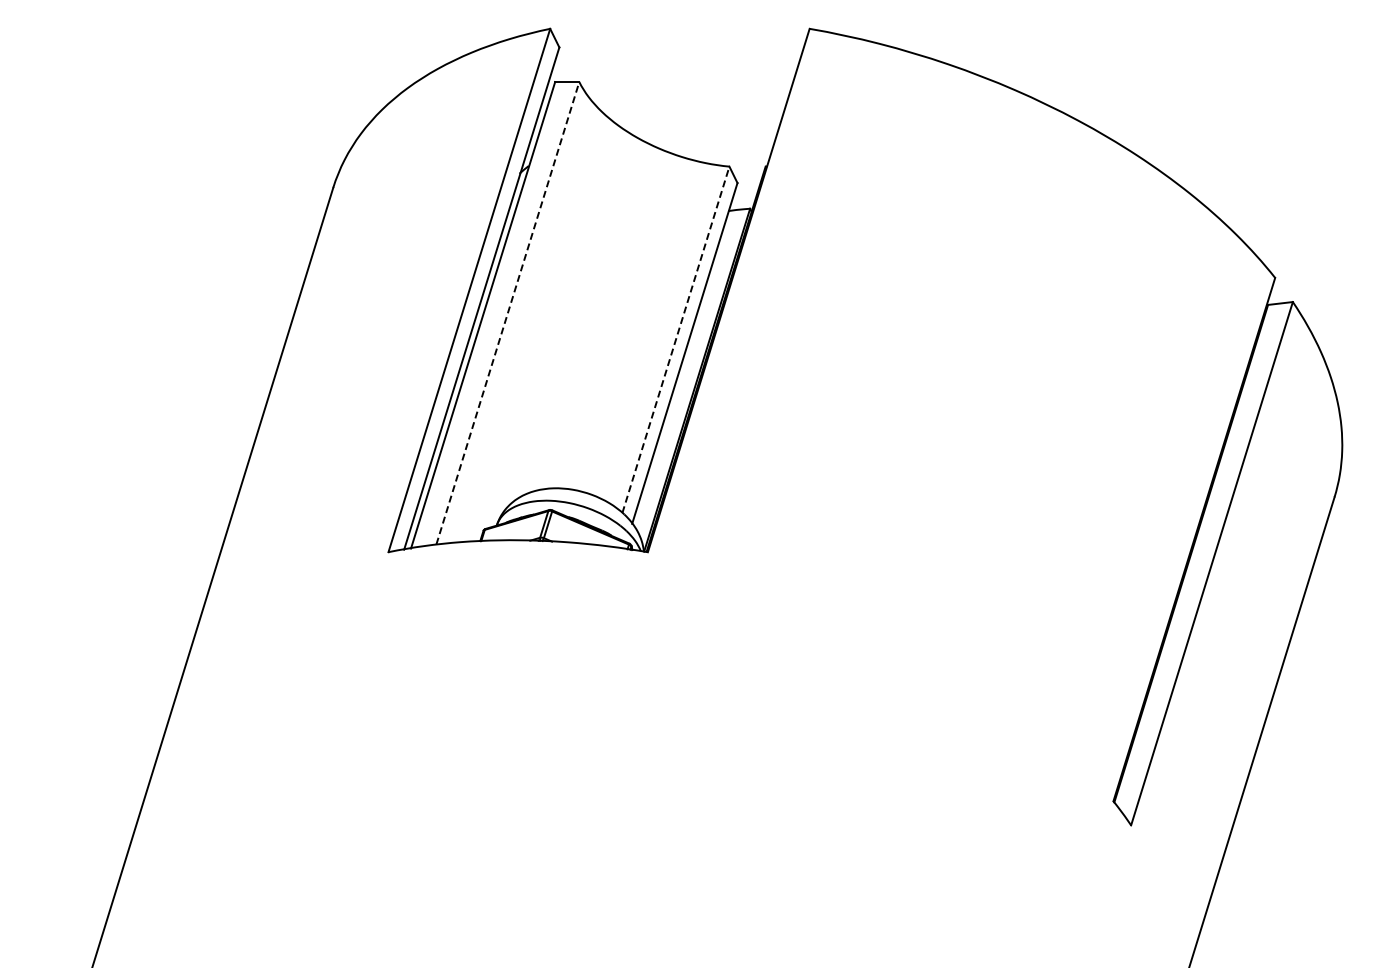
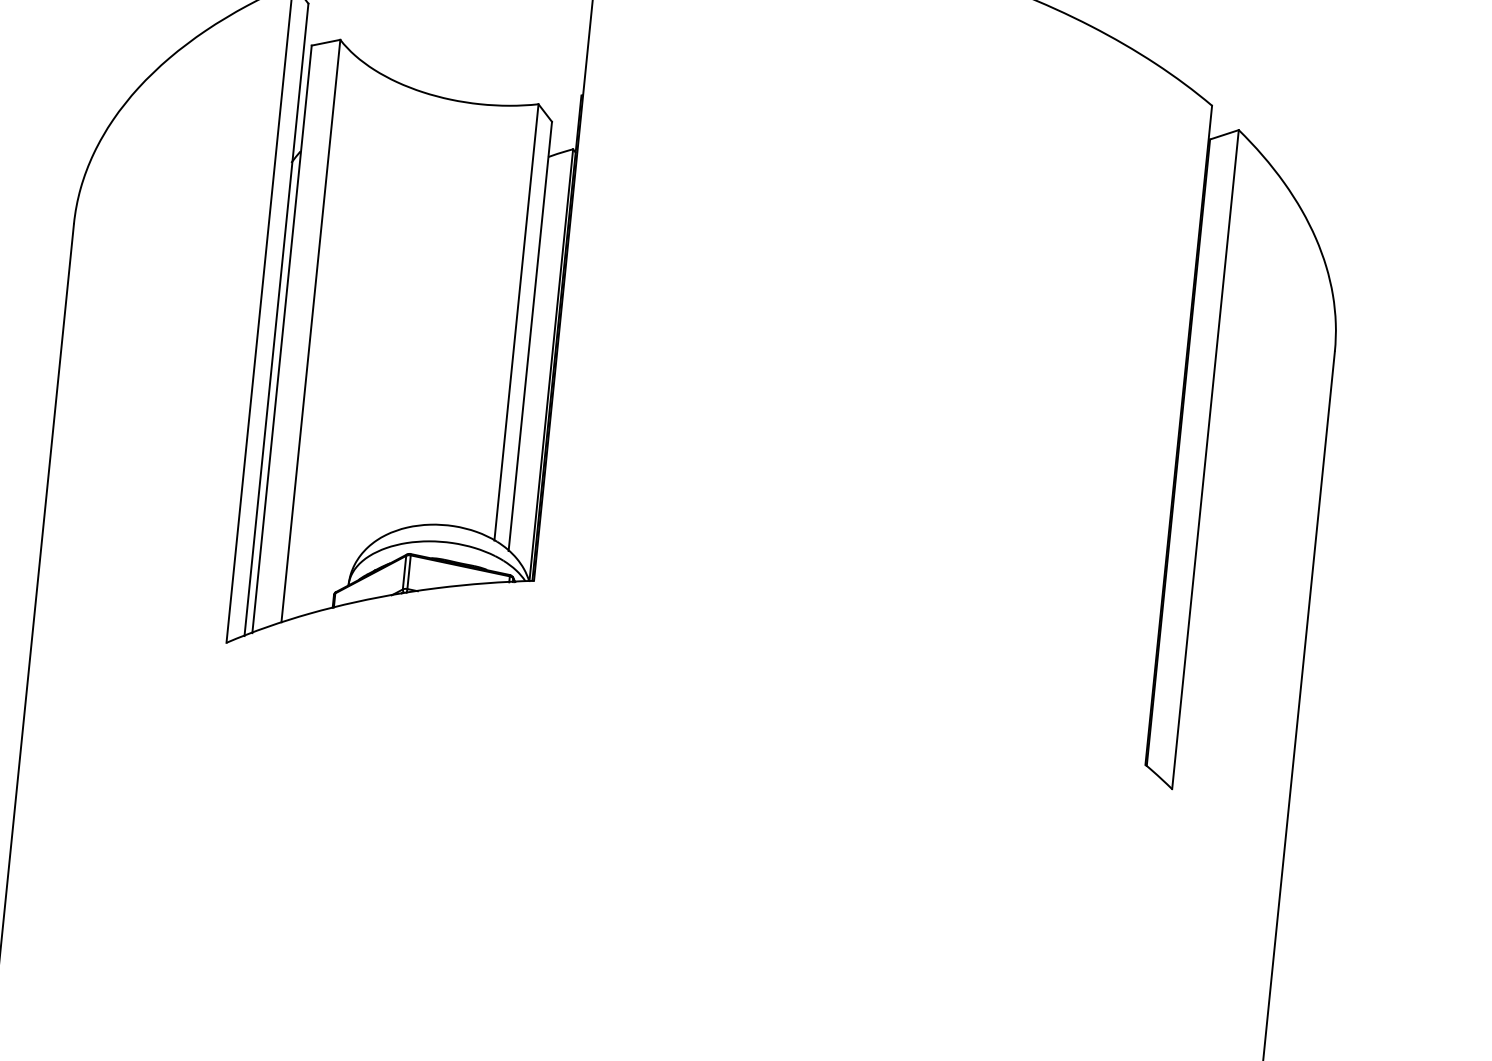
line: (508, 312) -> (311, 329), dashed -> solid
line: (676, 339) -> (517, 321), dashed -> solid

